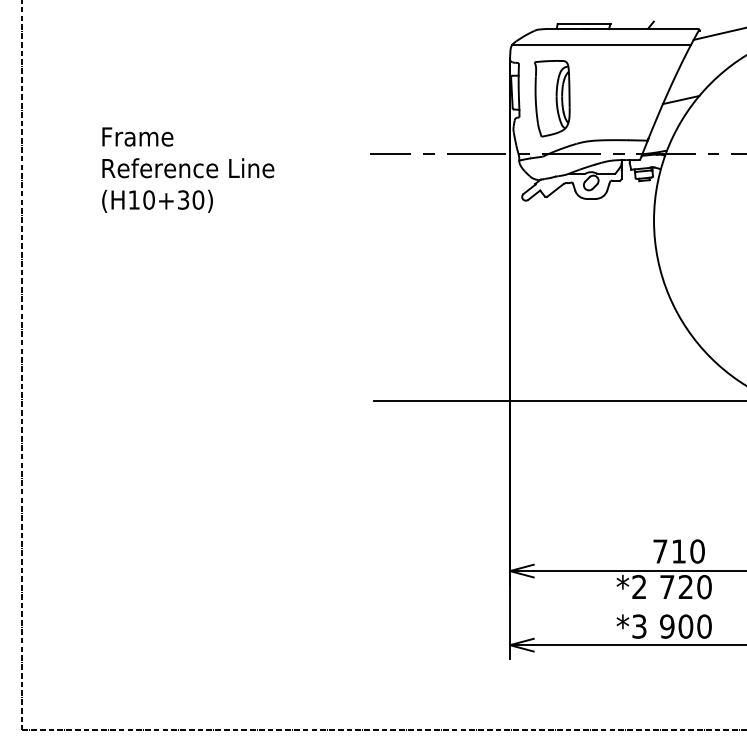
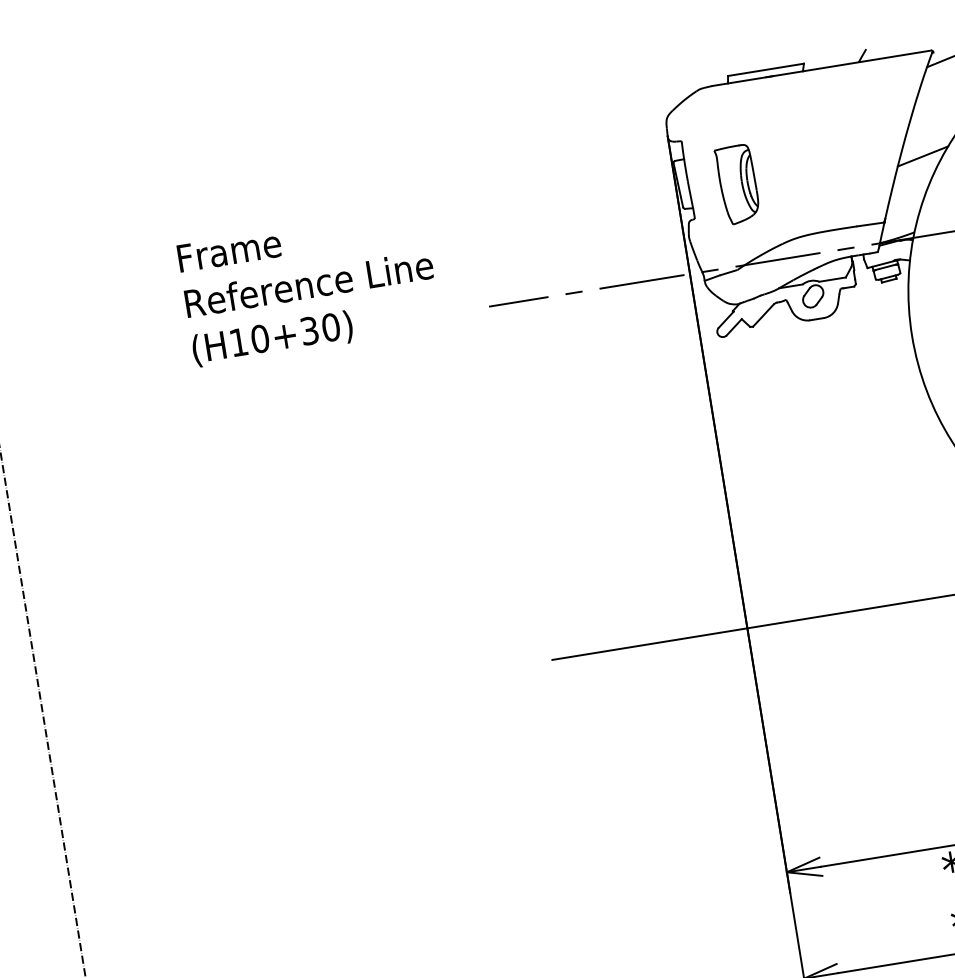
line: (600, 45) -> (794, 96), removed
part: (552, 98) -> (737, 184), size x0.7
text: (188, 169) -> (309, 285), moved

